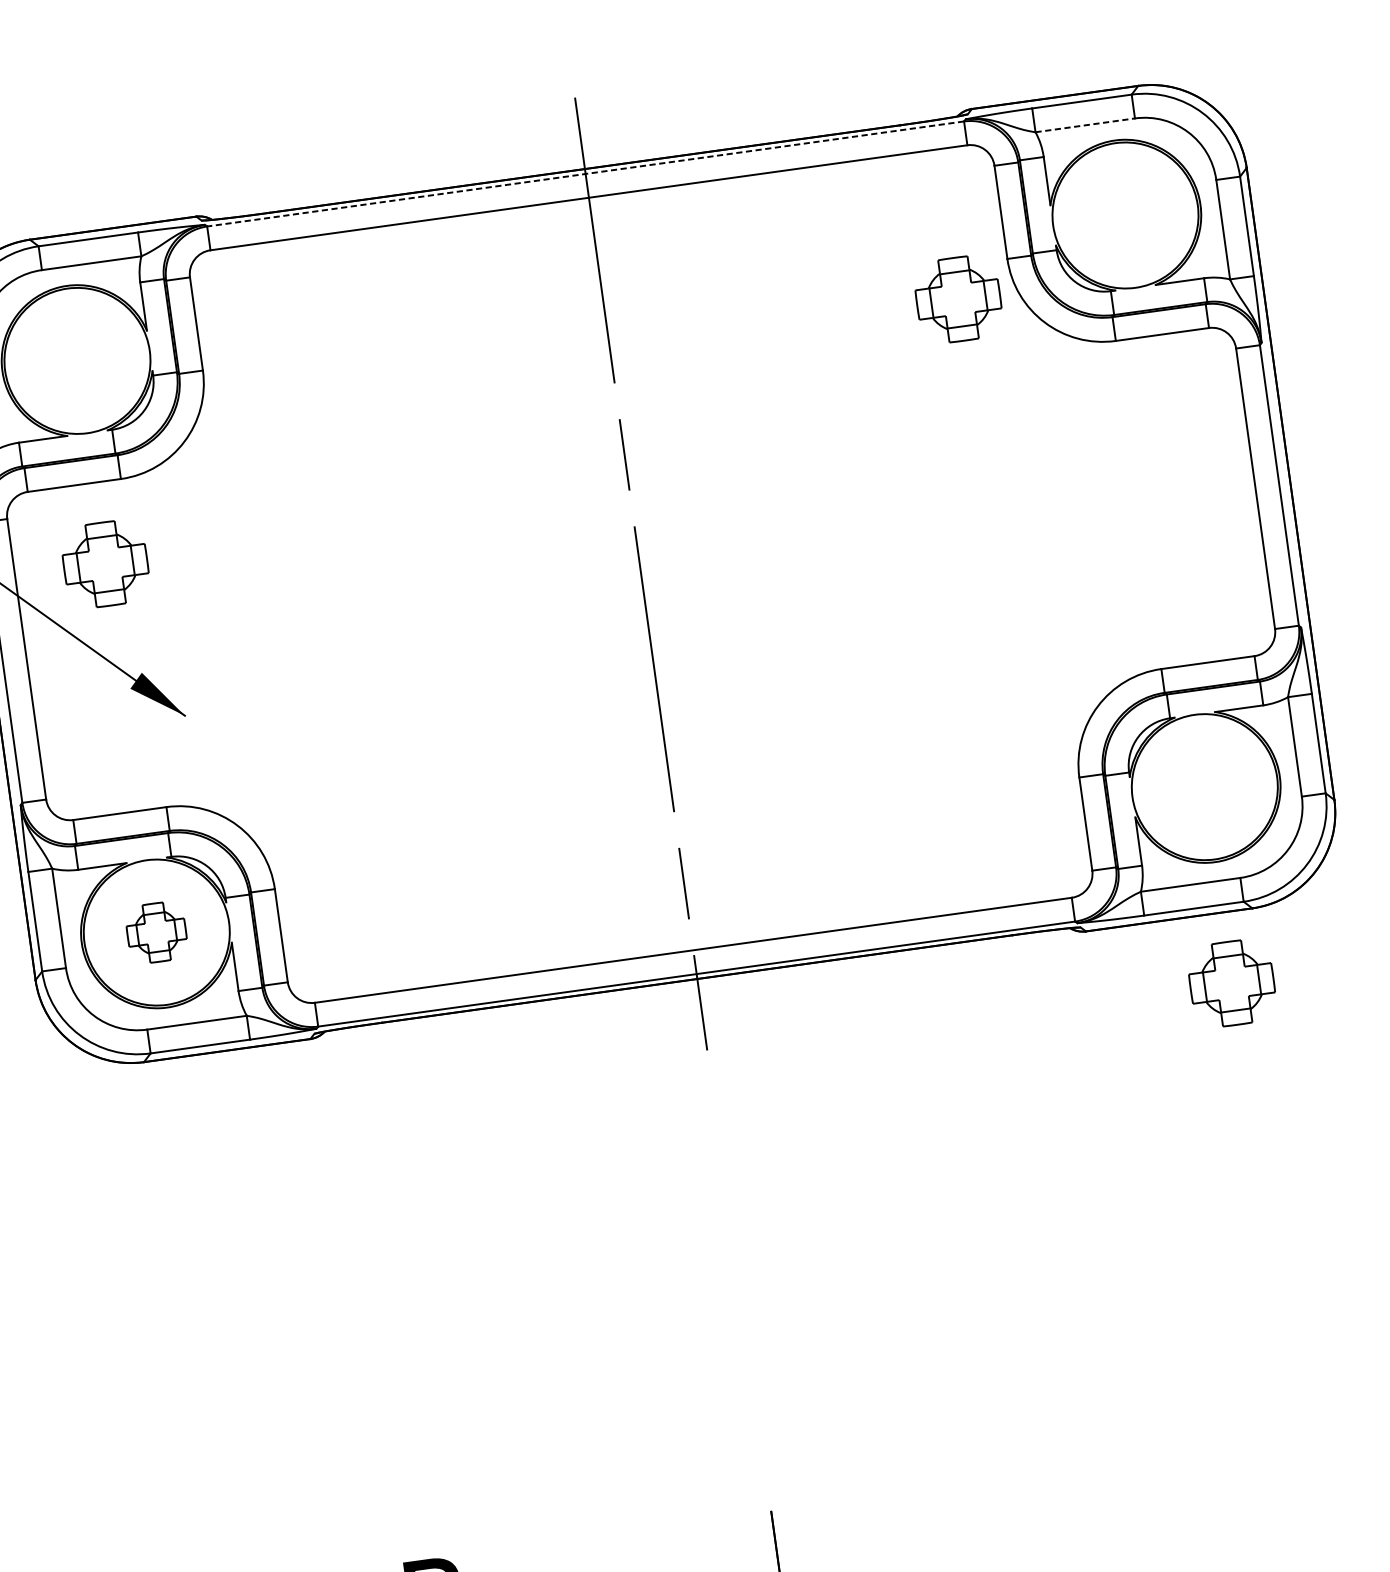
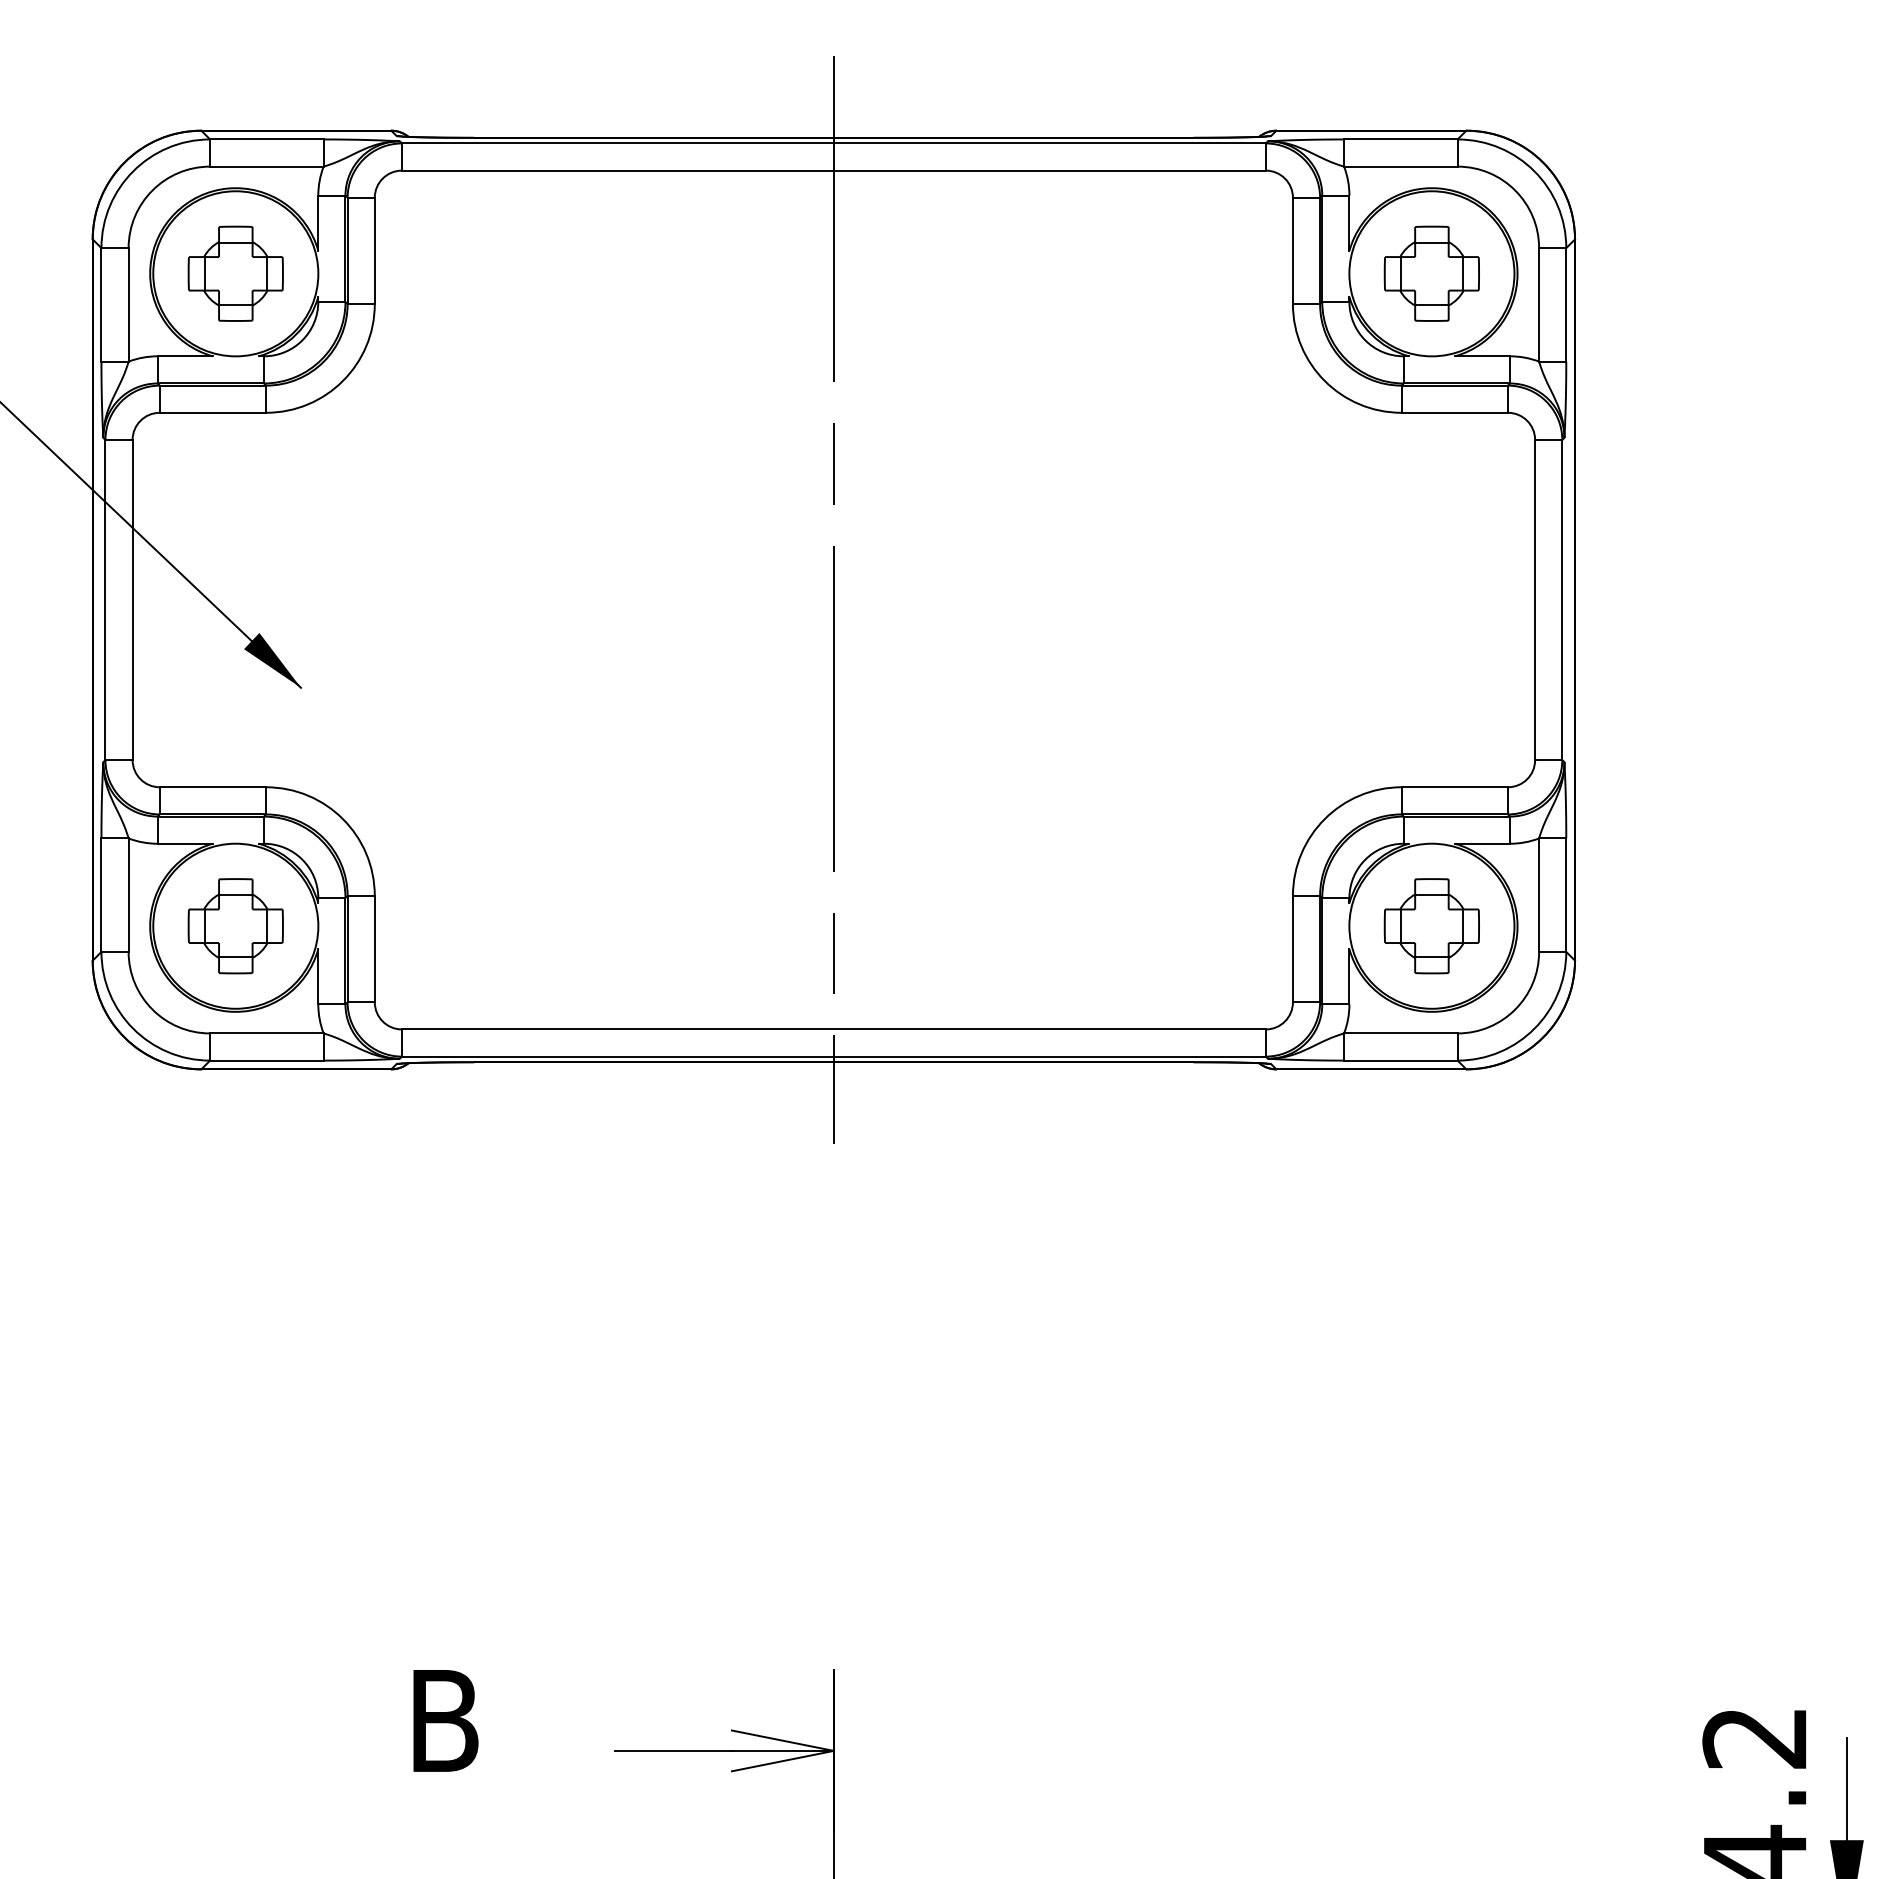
line: (1084, 125) -> (1400, 166), dashed -> solid
line: (585, 174) -> (833, 143), dashed -> solid
part: (958, 299) -> (1431, 273), moved
part: (105, 563) -> (235, 273), moved
part: (156, 932) -> (235, 926), size x1.43
part: (1231, 983) -> (1431, 926), moved

